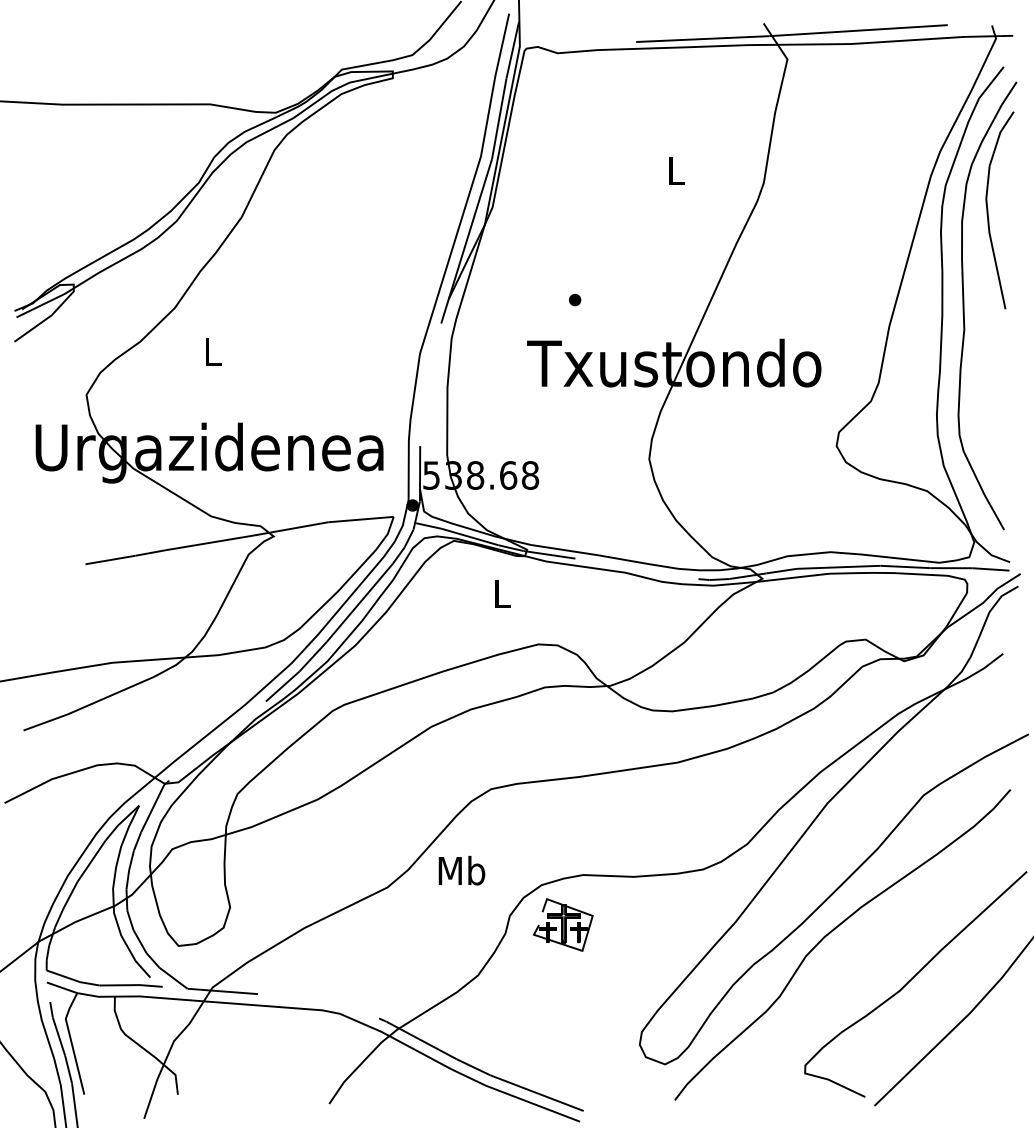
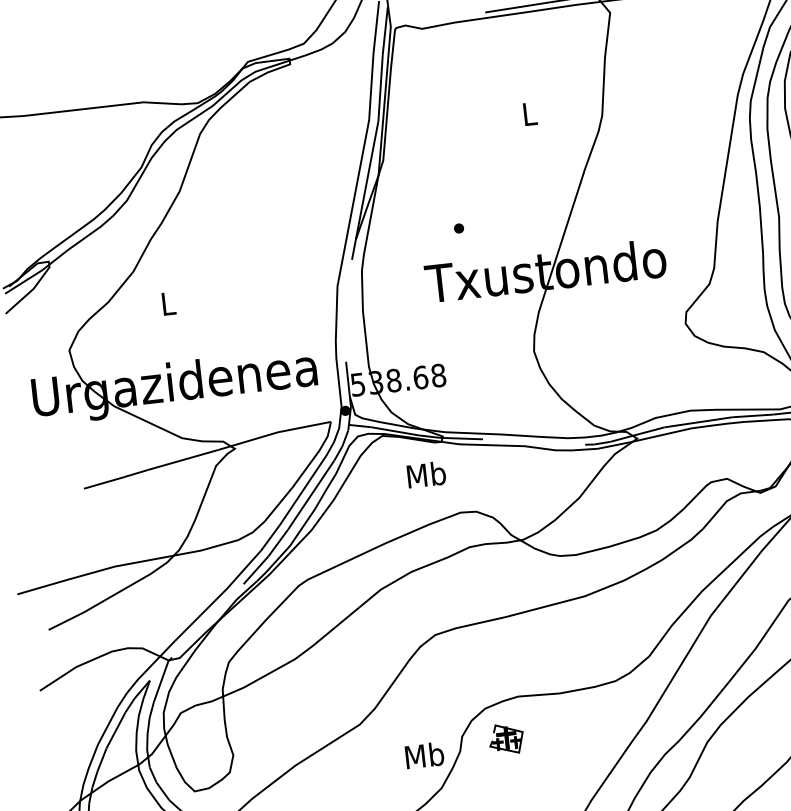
text: (502, 593) -> (426, 474), L -> Mb
text: (461, 870) -> (424, 755), moved
part: (562, 924) -> (505, 738), size x0.7

